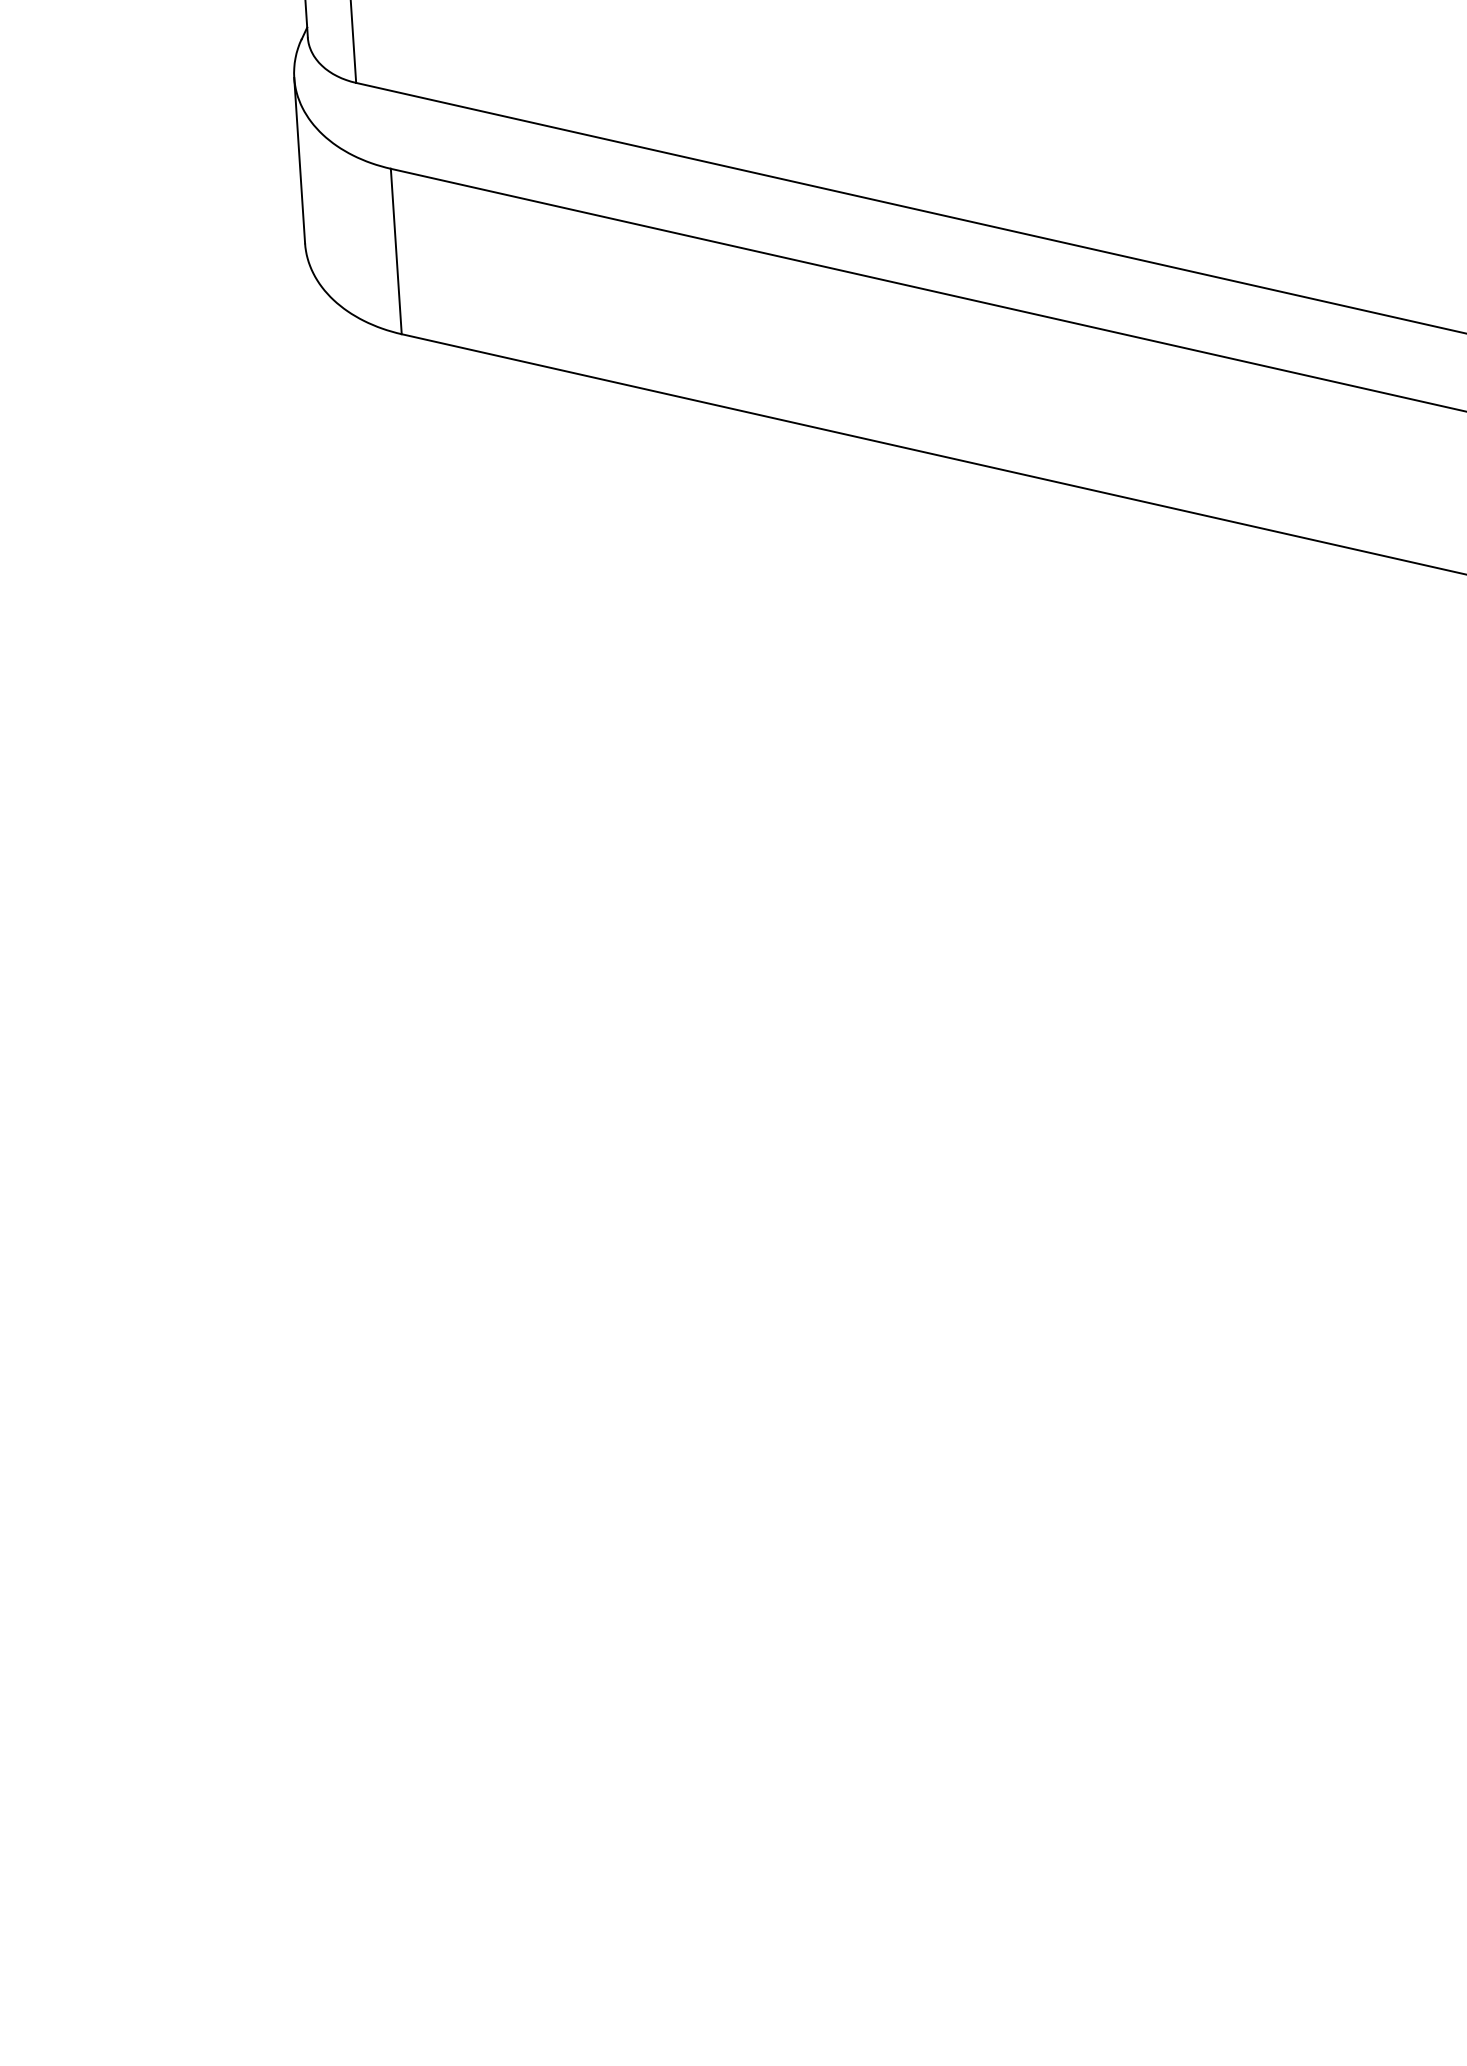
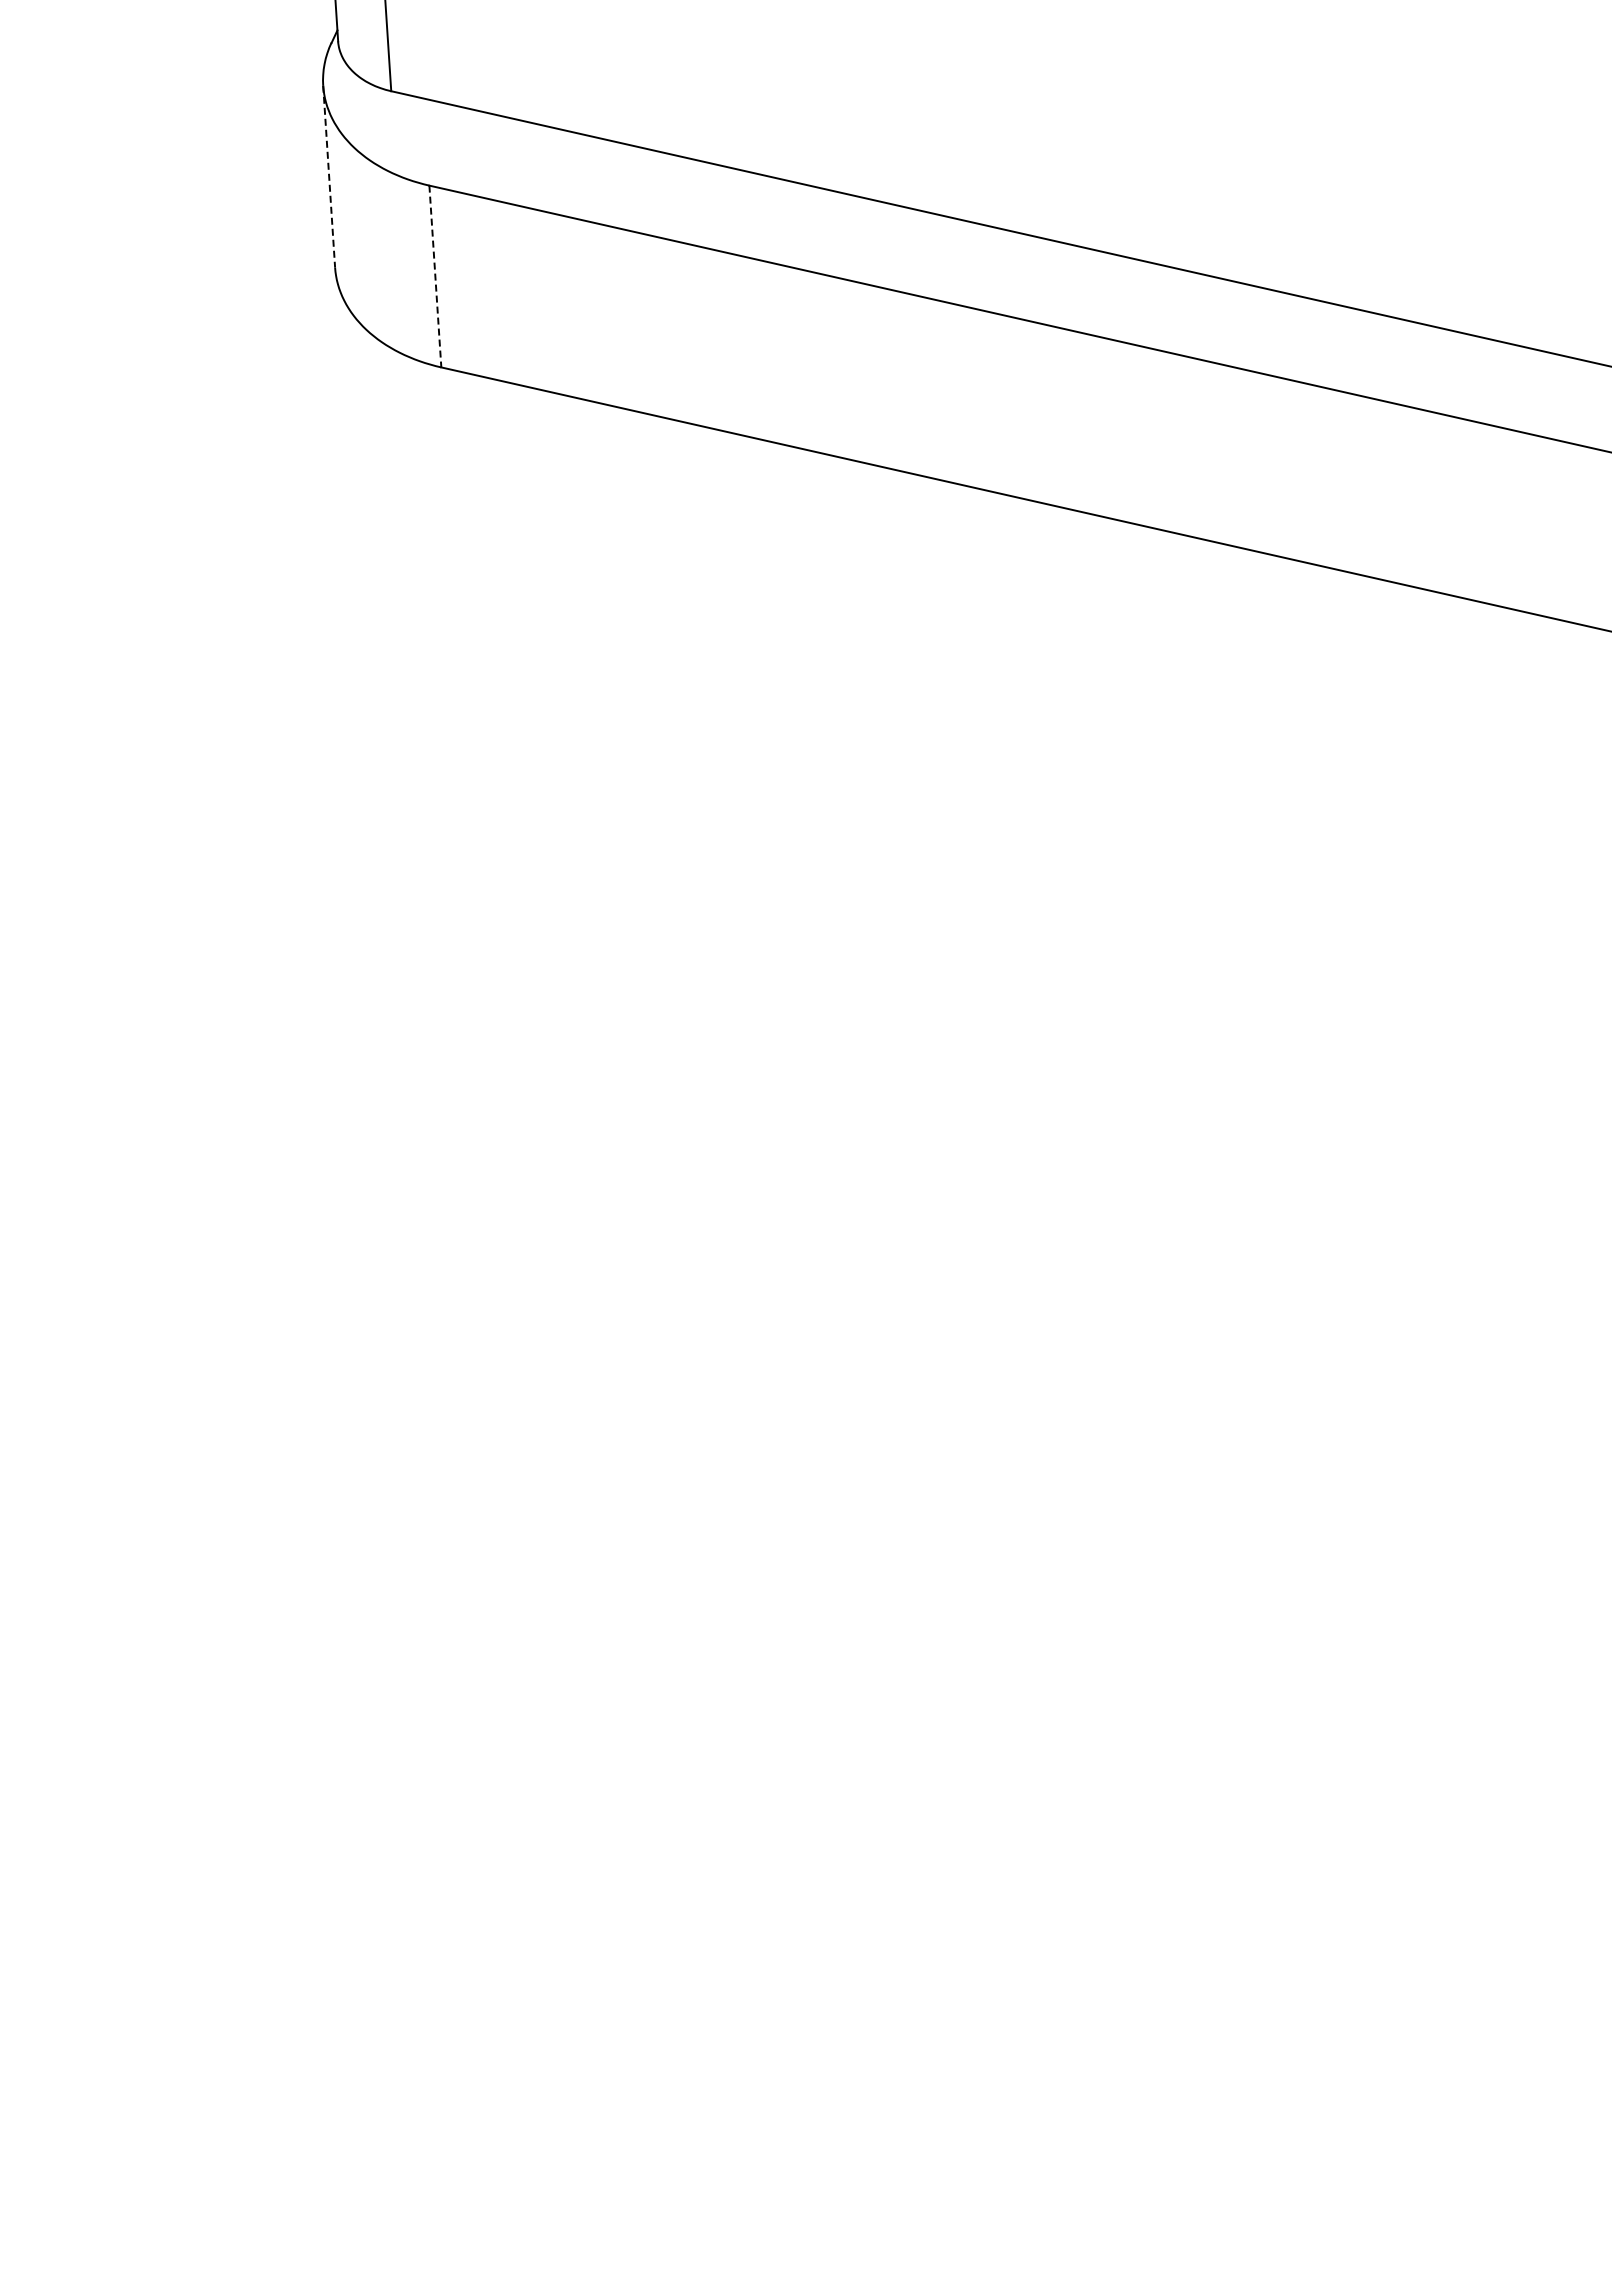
line: (299, 161) -> (329, 177), solid -> dashed
line: (396, 252) -> (435, 277), solid -> dashed

